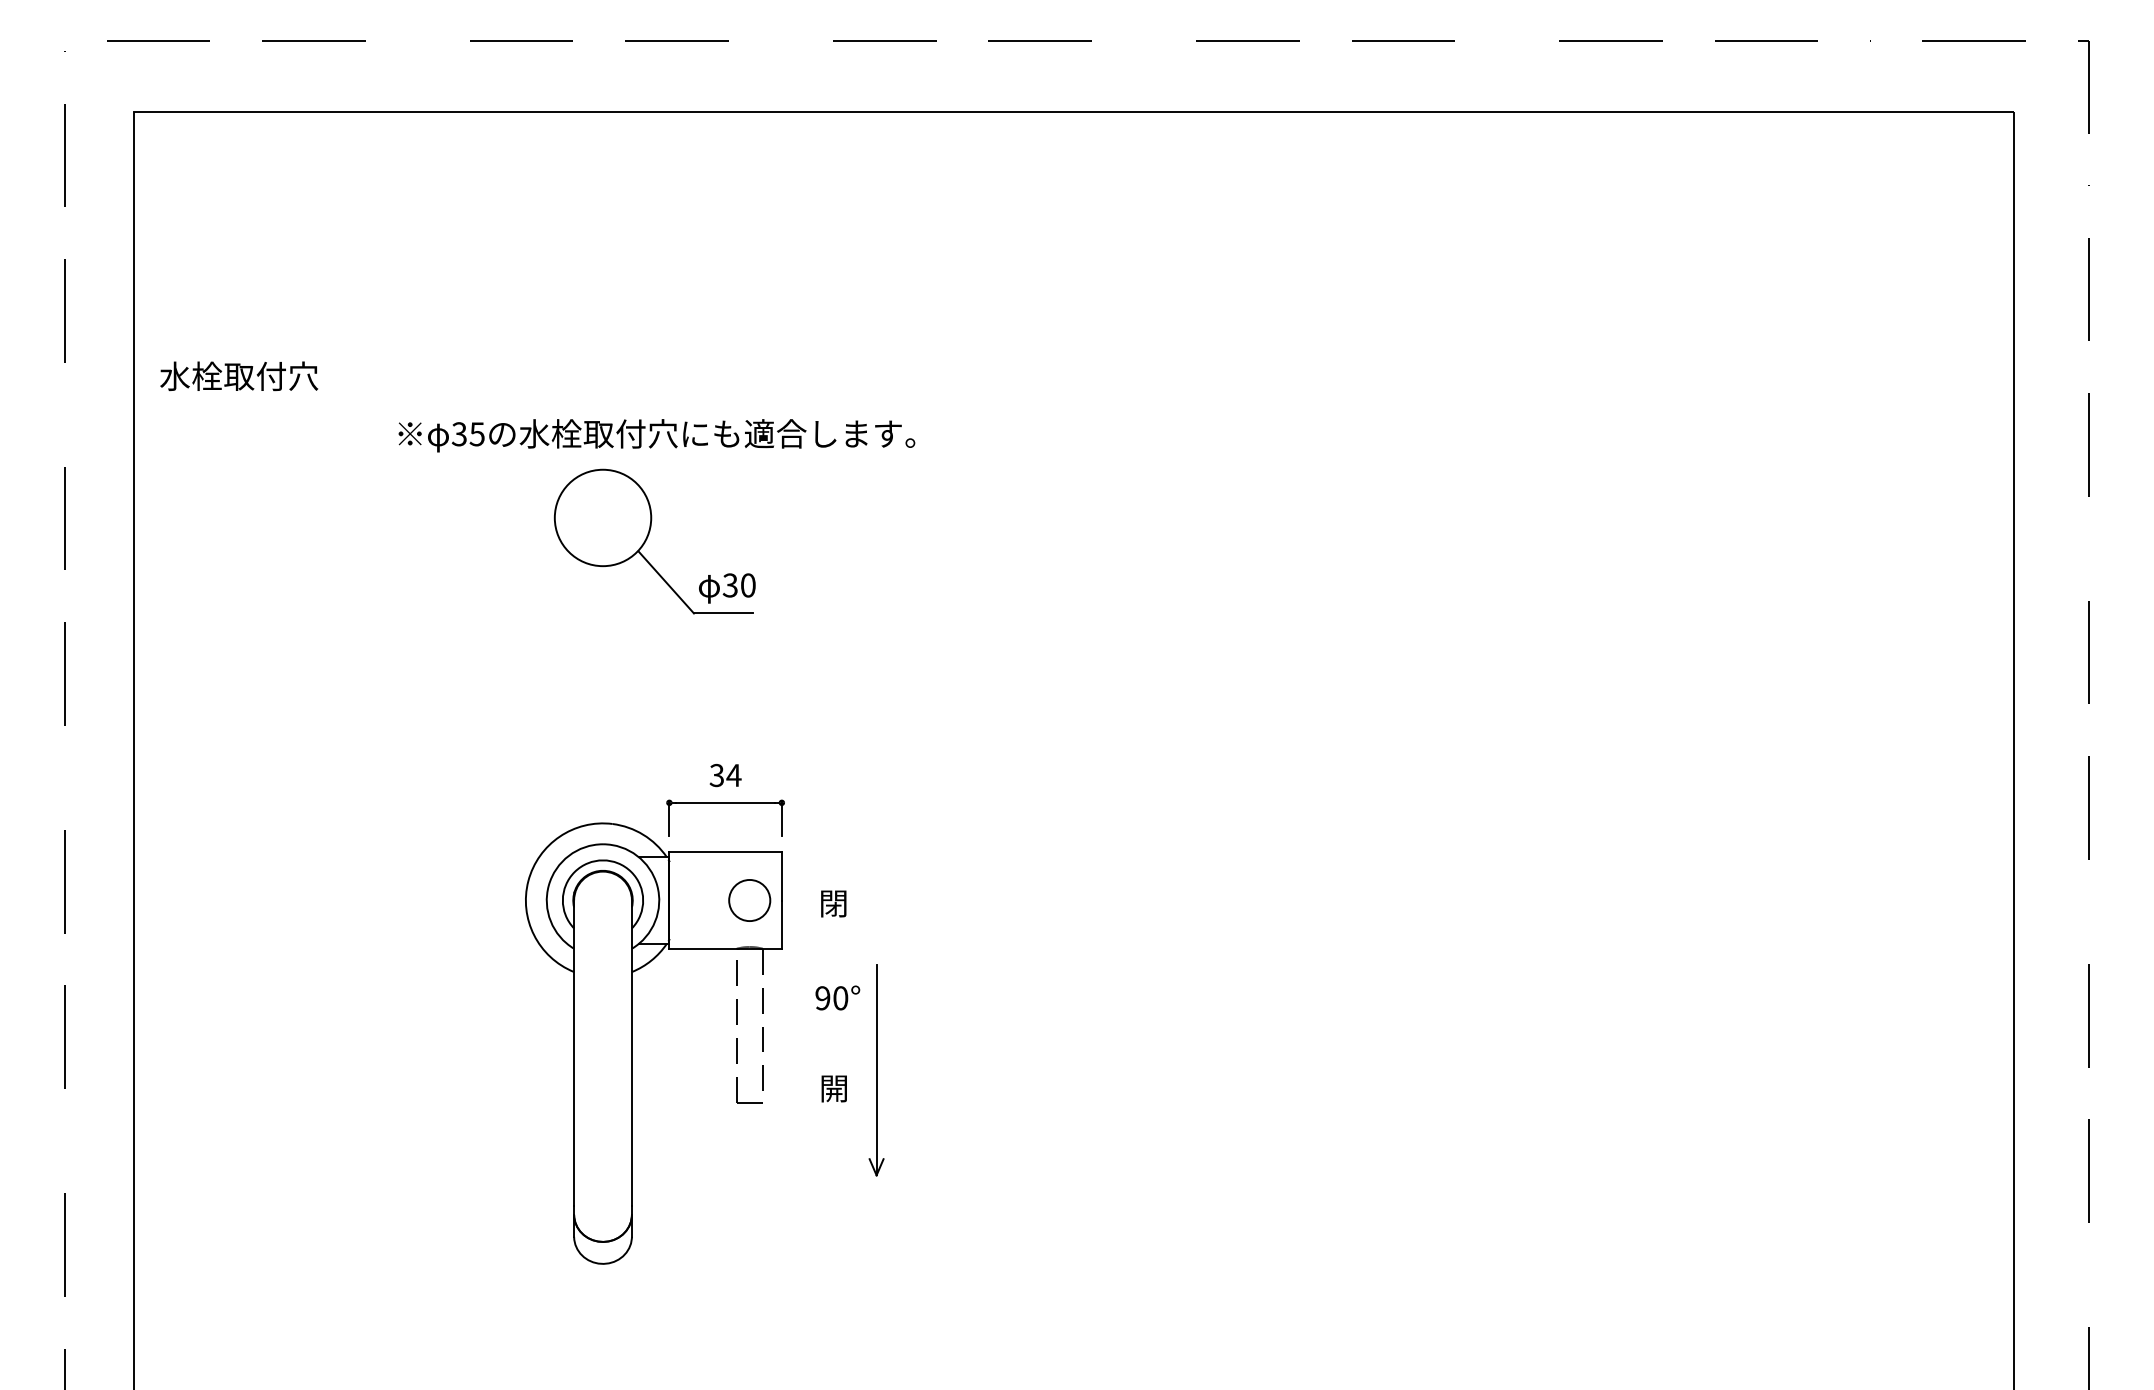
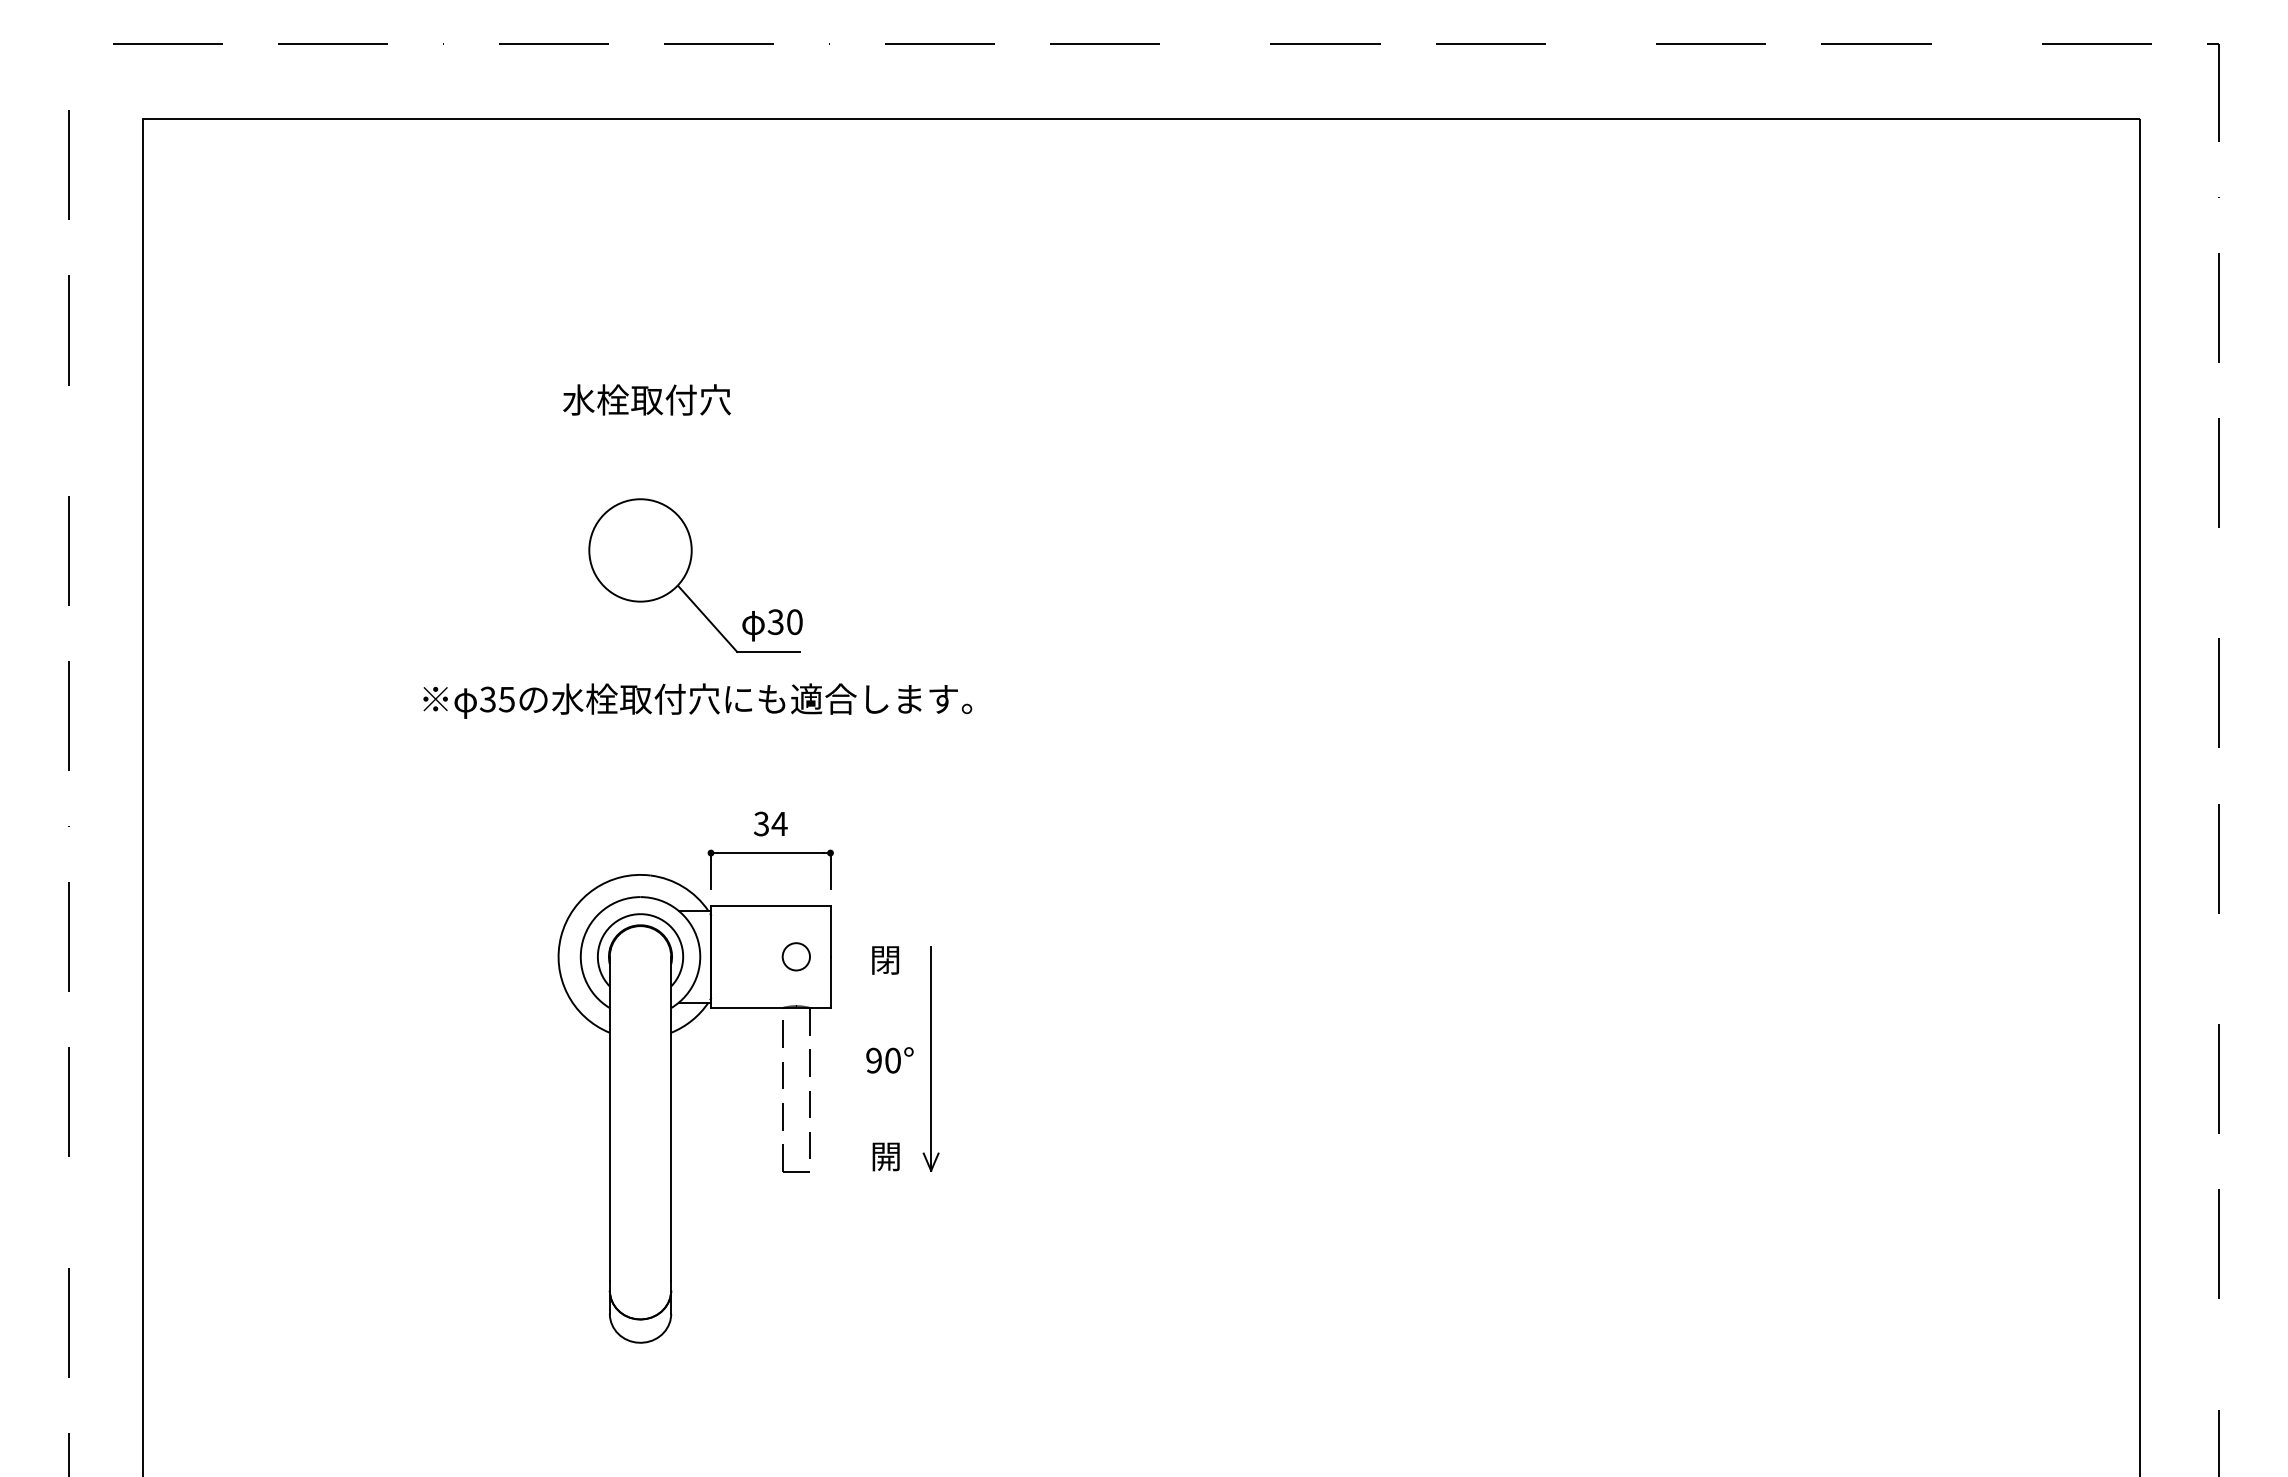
text: (238, 375) -> (646, 399), moved
text: (656, 435) -> (697, 700), moved
circle: (749, 900) -> (796, 956), size x0.62
part: (876, 1069) -> (930, 1058), moved

